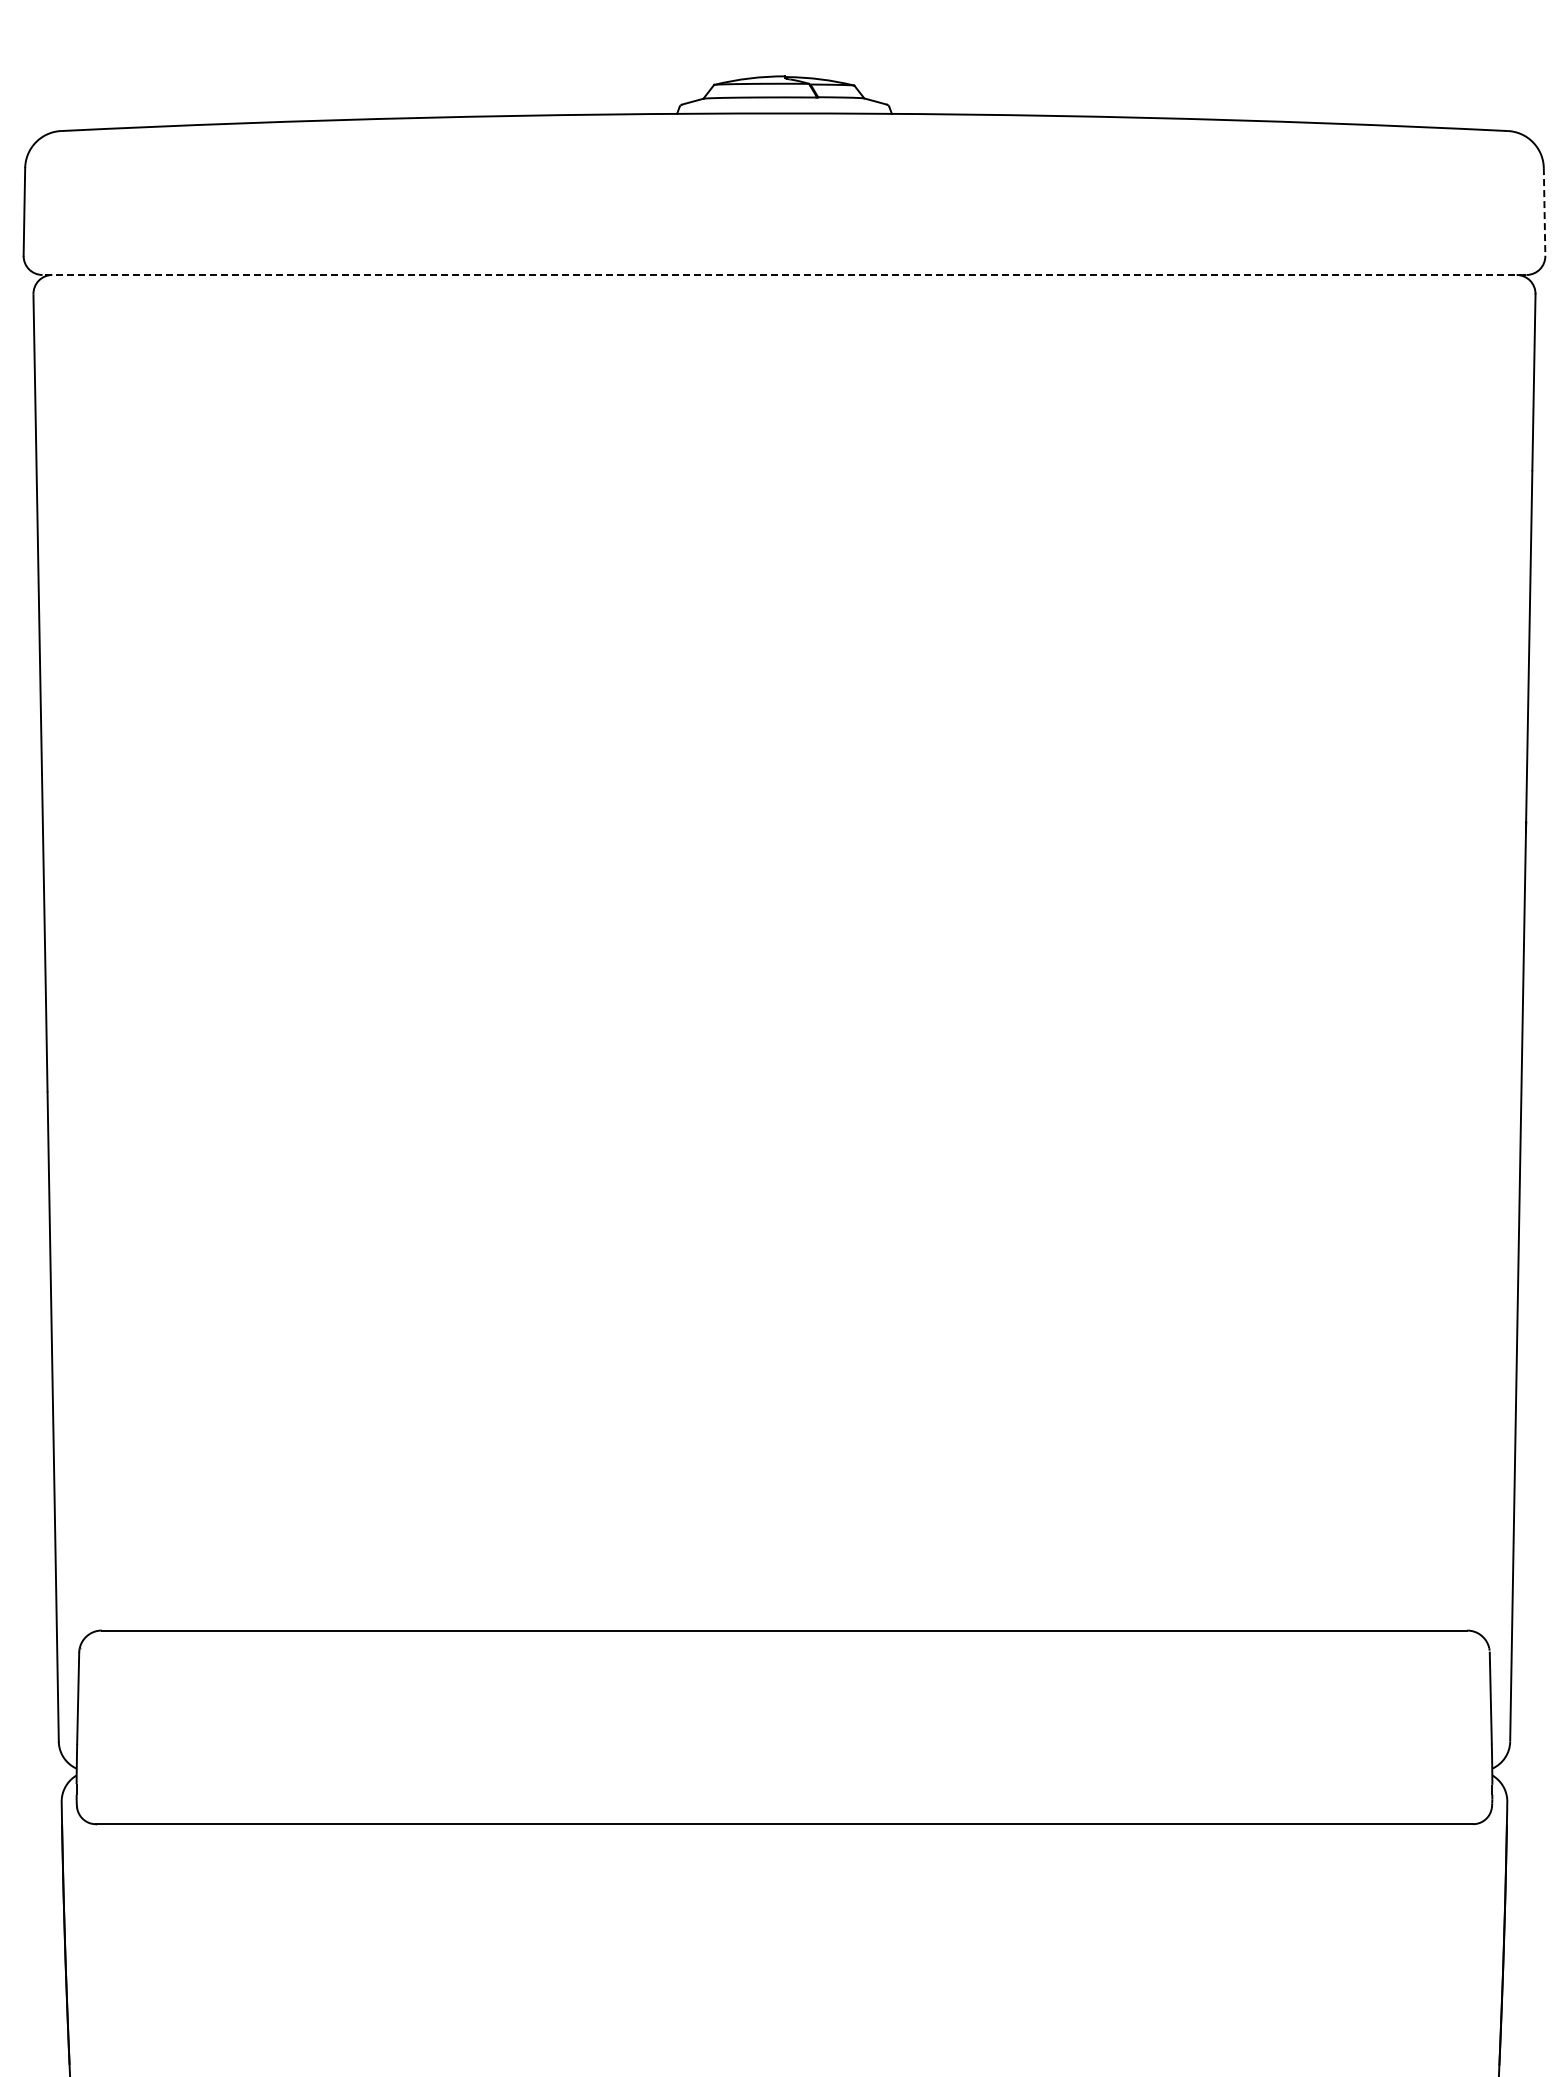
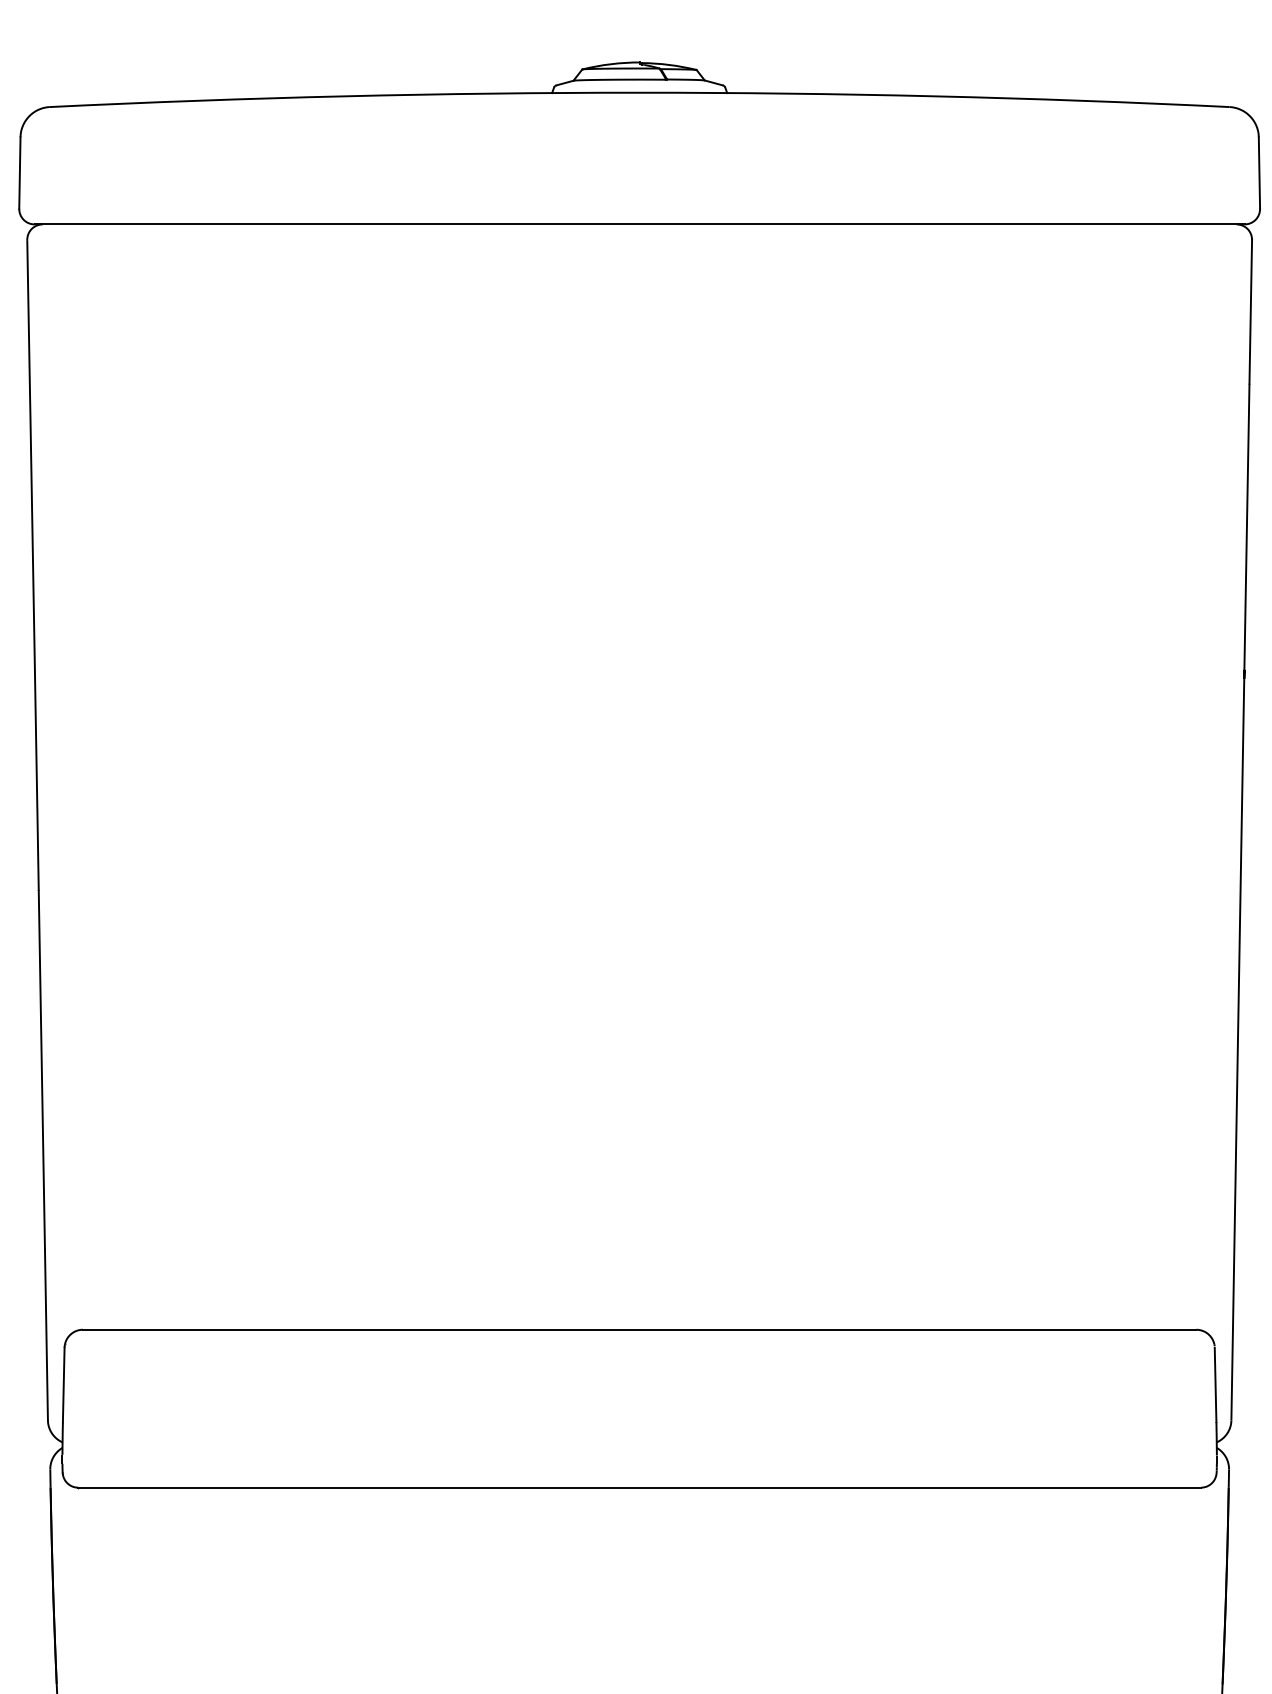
line: (1544, 211) -> (1259, 172), dashed -> solid
line: (784, 275) -> (639, 224), dashed -> solid

